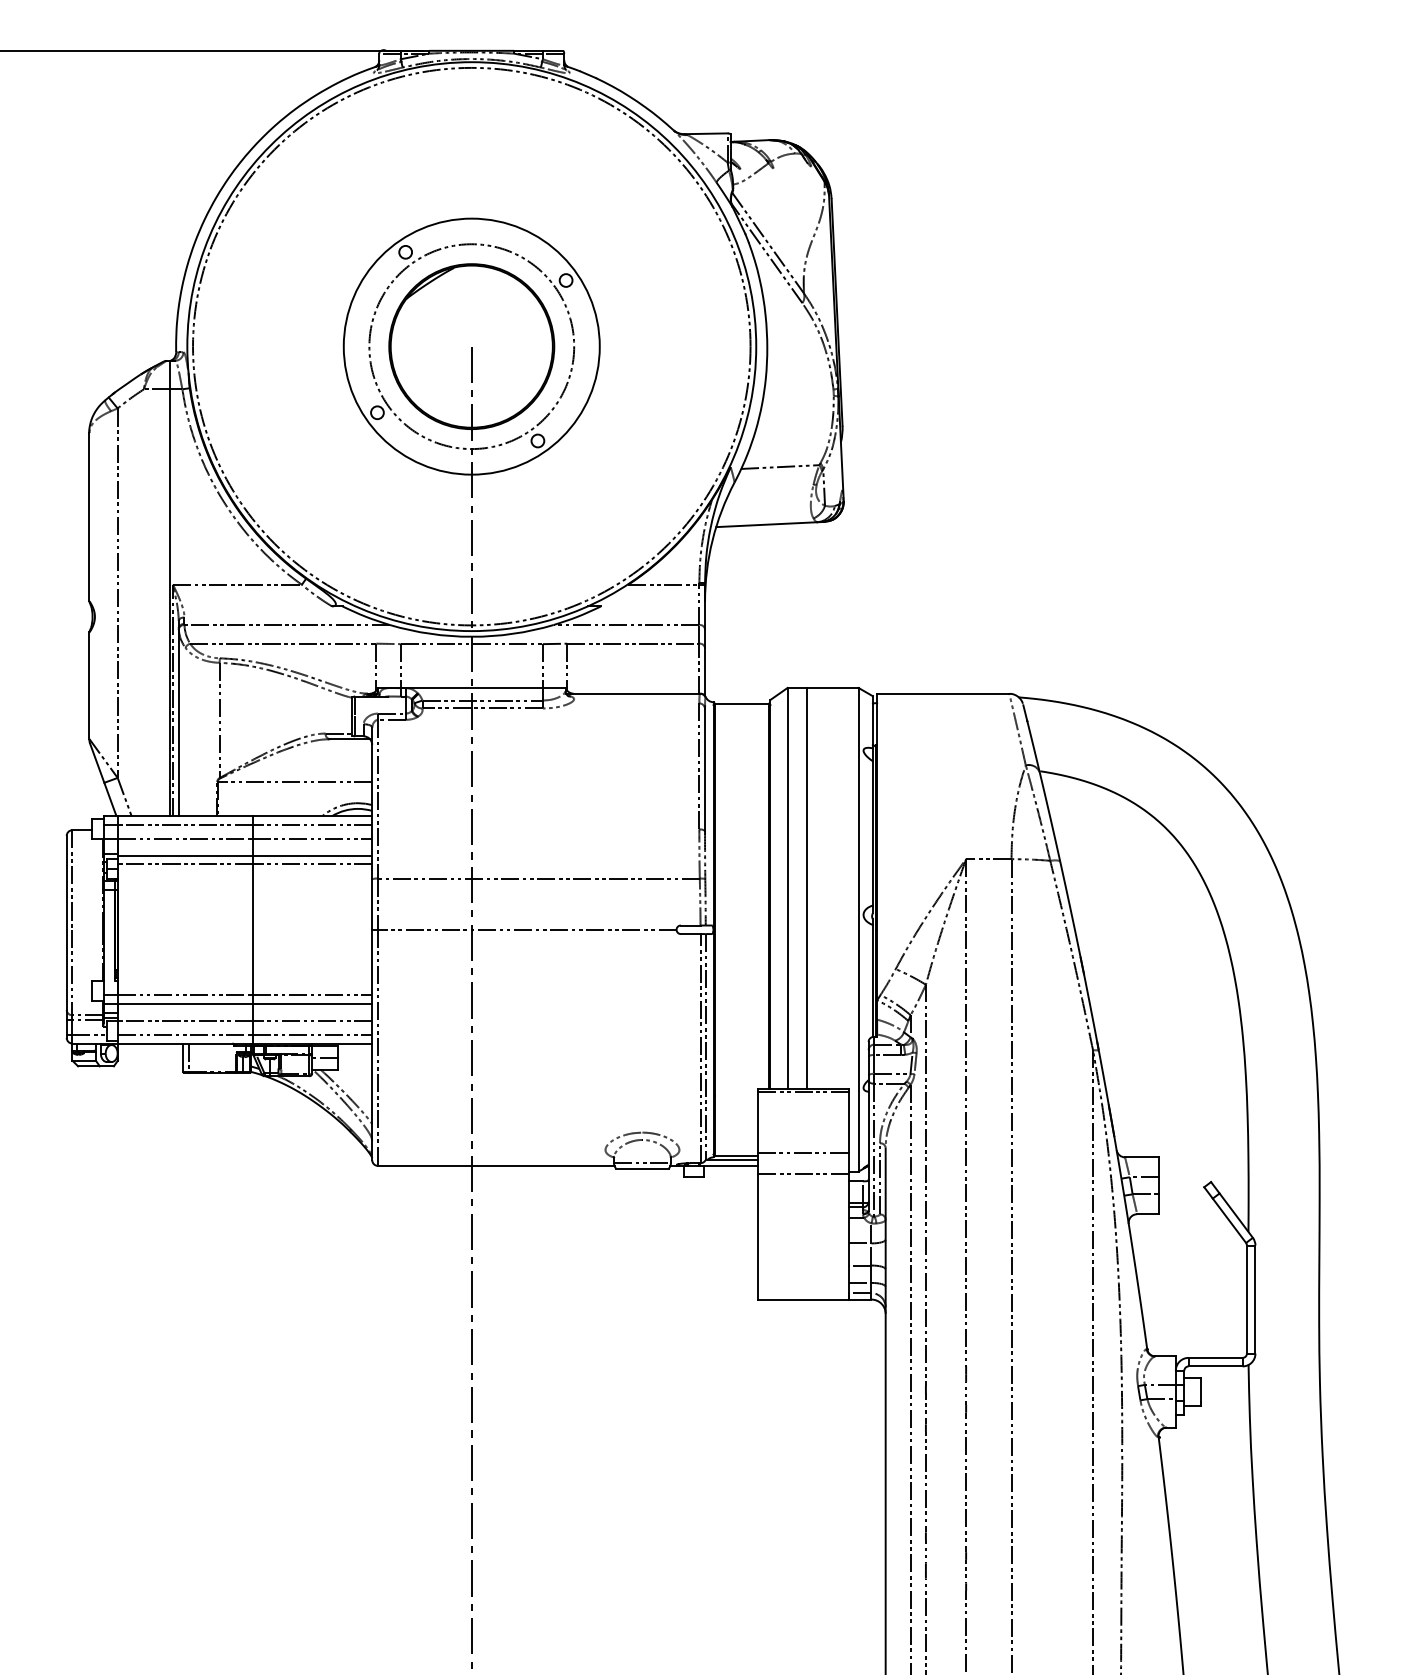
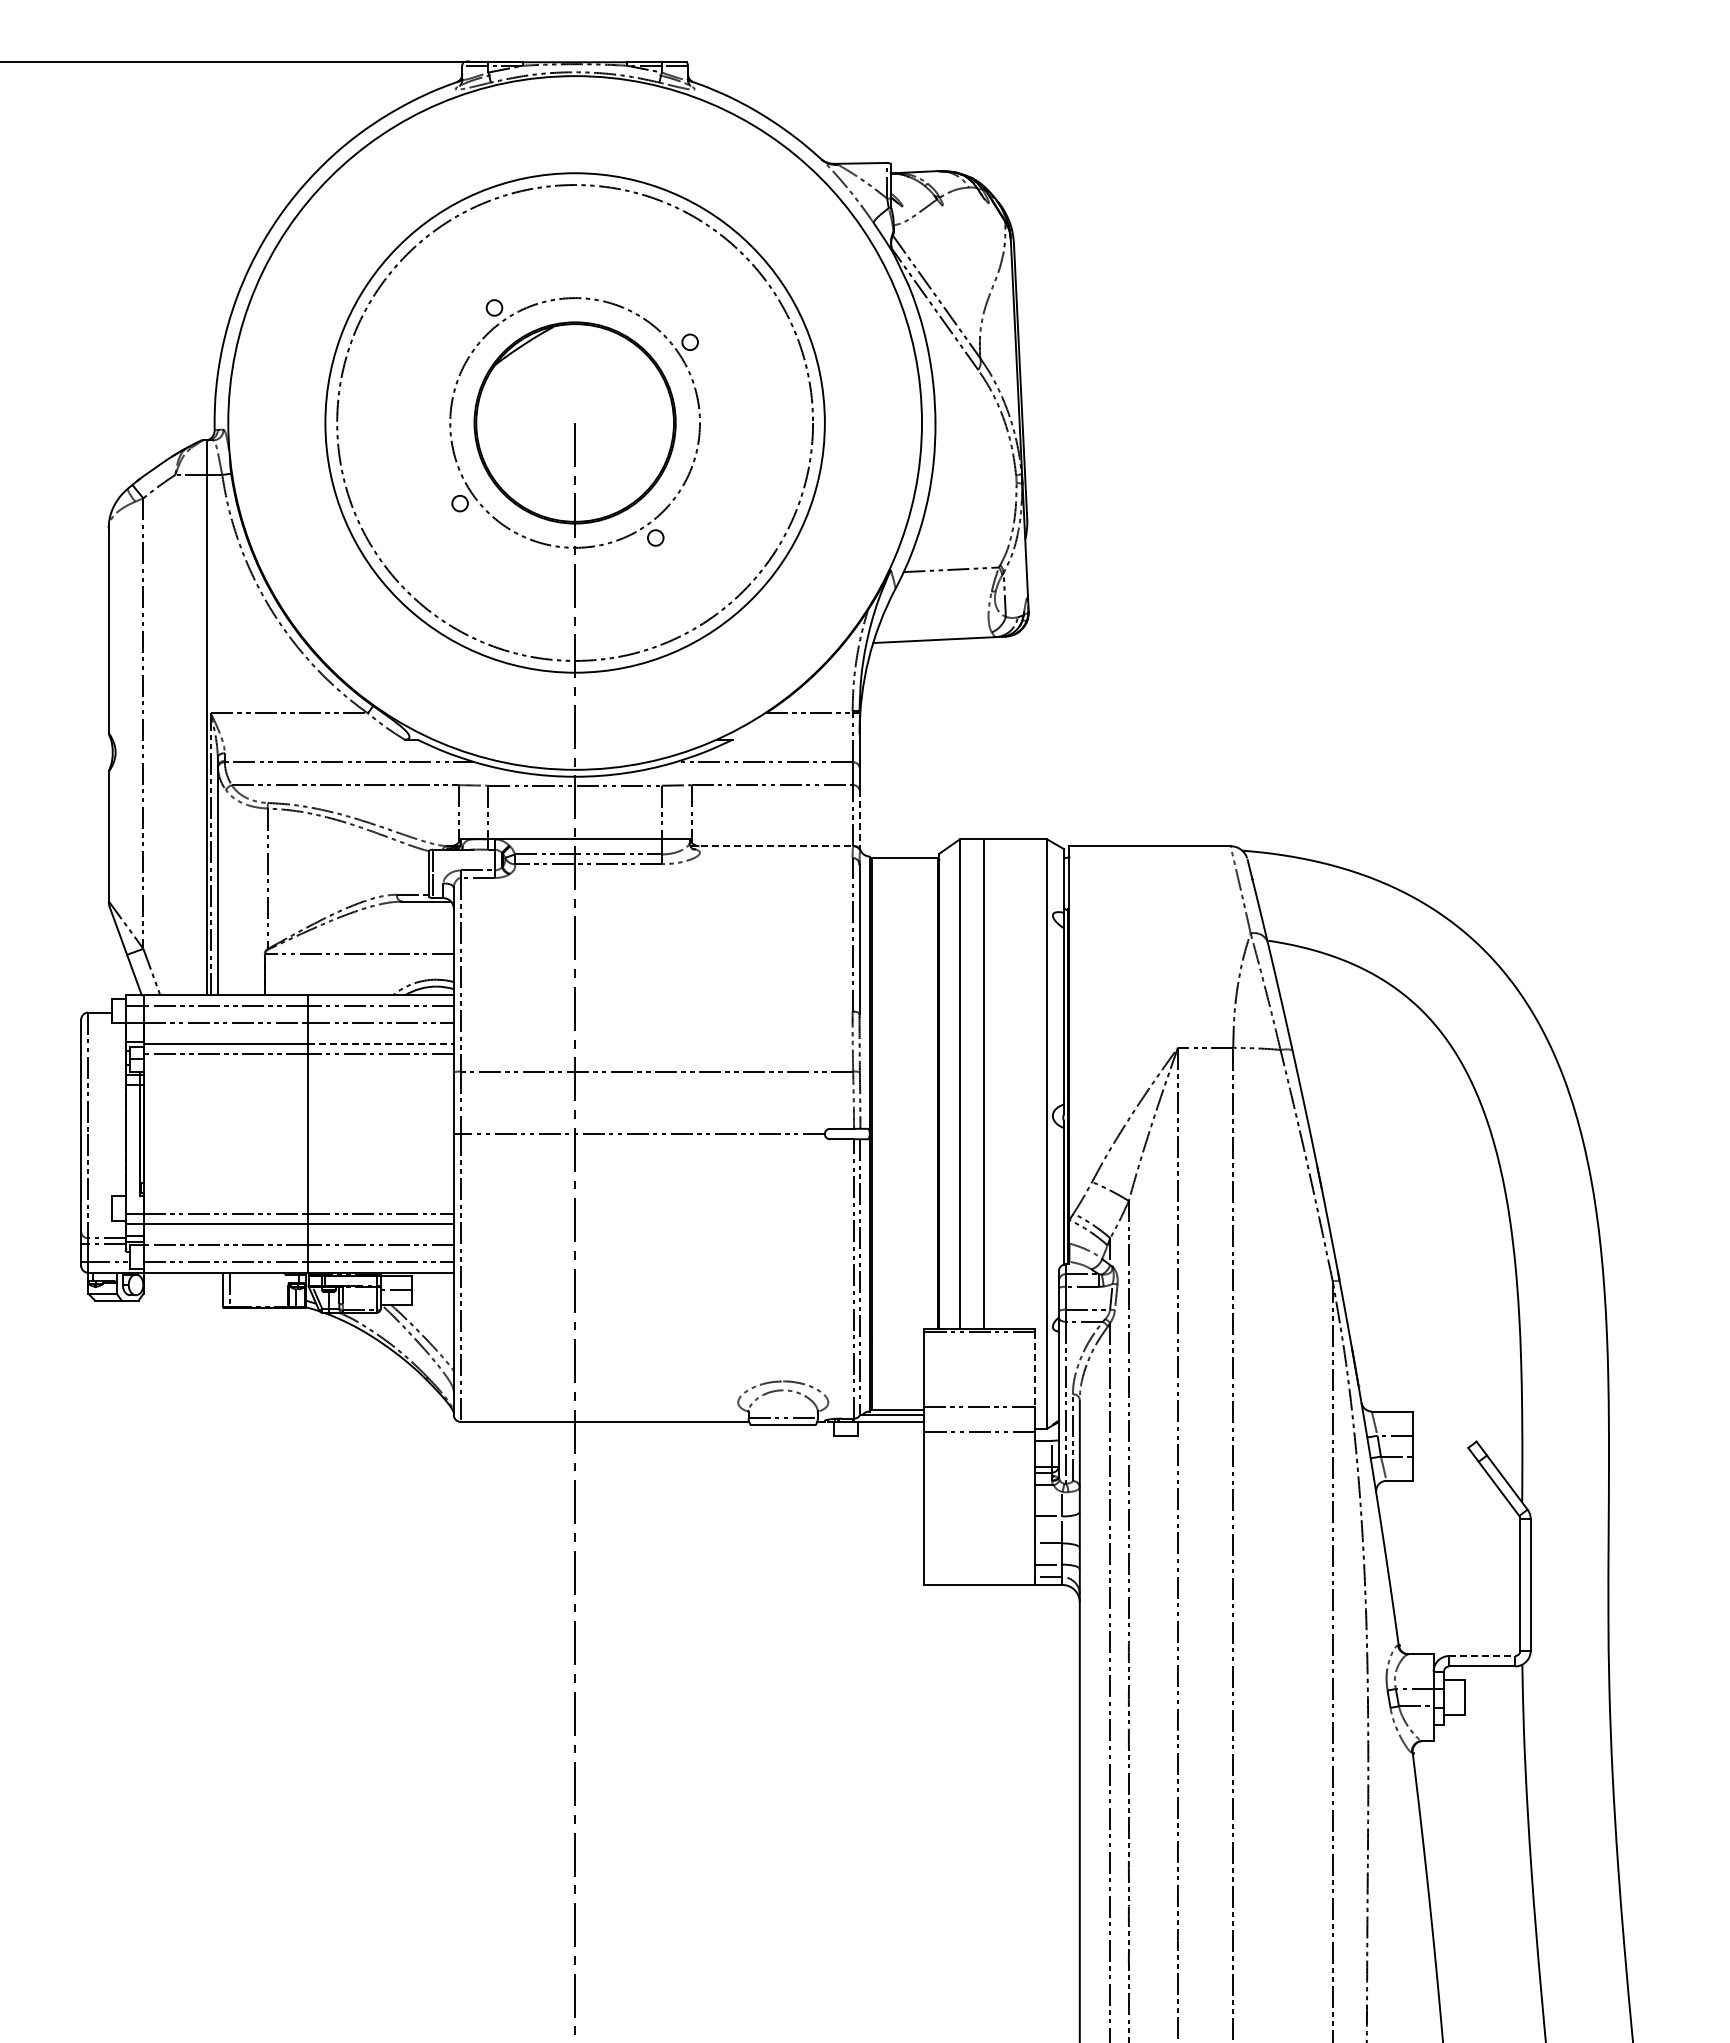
circle: (472, 346) -> (575, 422), size x0.7
circle: (472, 346) -> (575, 422), size x1.6
line: (704, 671) -> (859, 819), solid -> dashed
line: (633, 693) -> (772, 846), solid -> dashed
line: (312, 855) -> (380, 1043), solid -> dashed
line: (848, 1123) -> (1034, 1370), solid -> dashed
line: (1215, 1358) -> (1482, 1656), solid -> dashed

